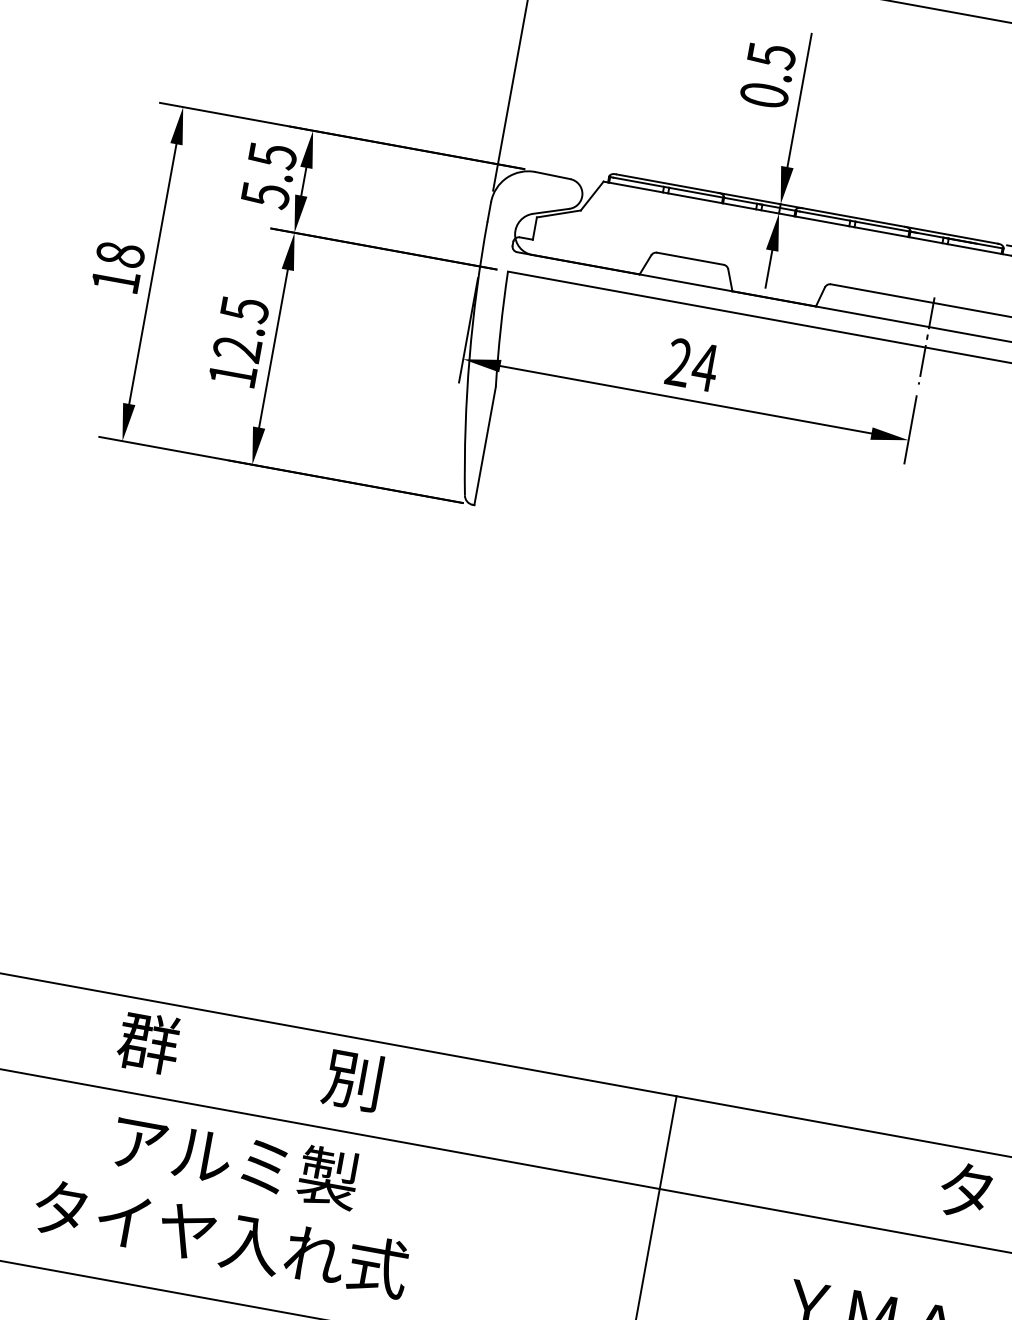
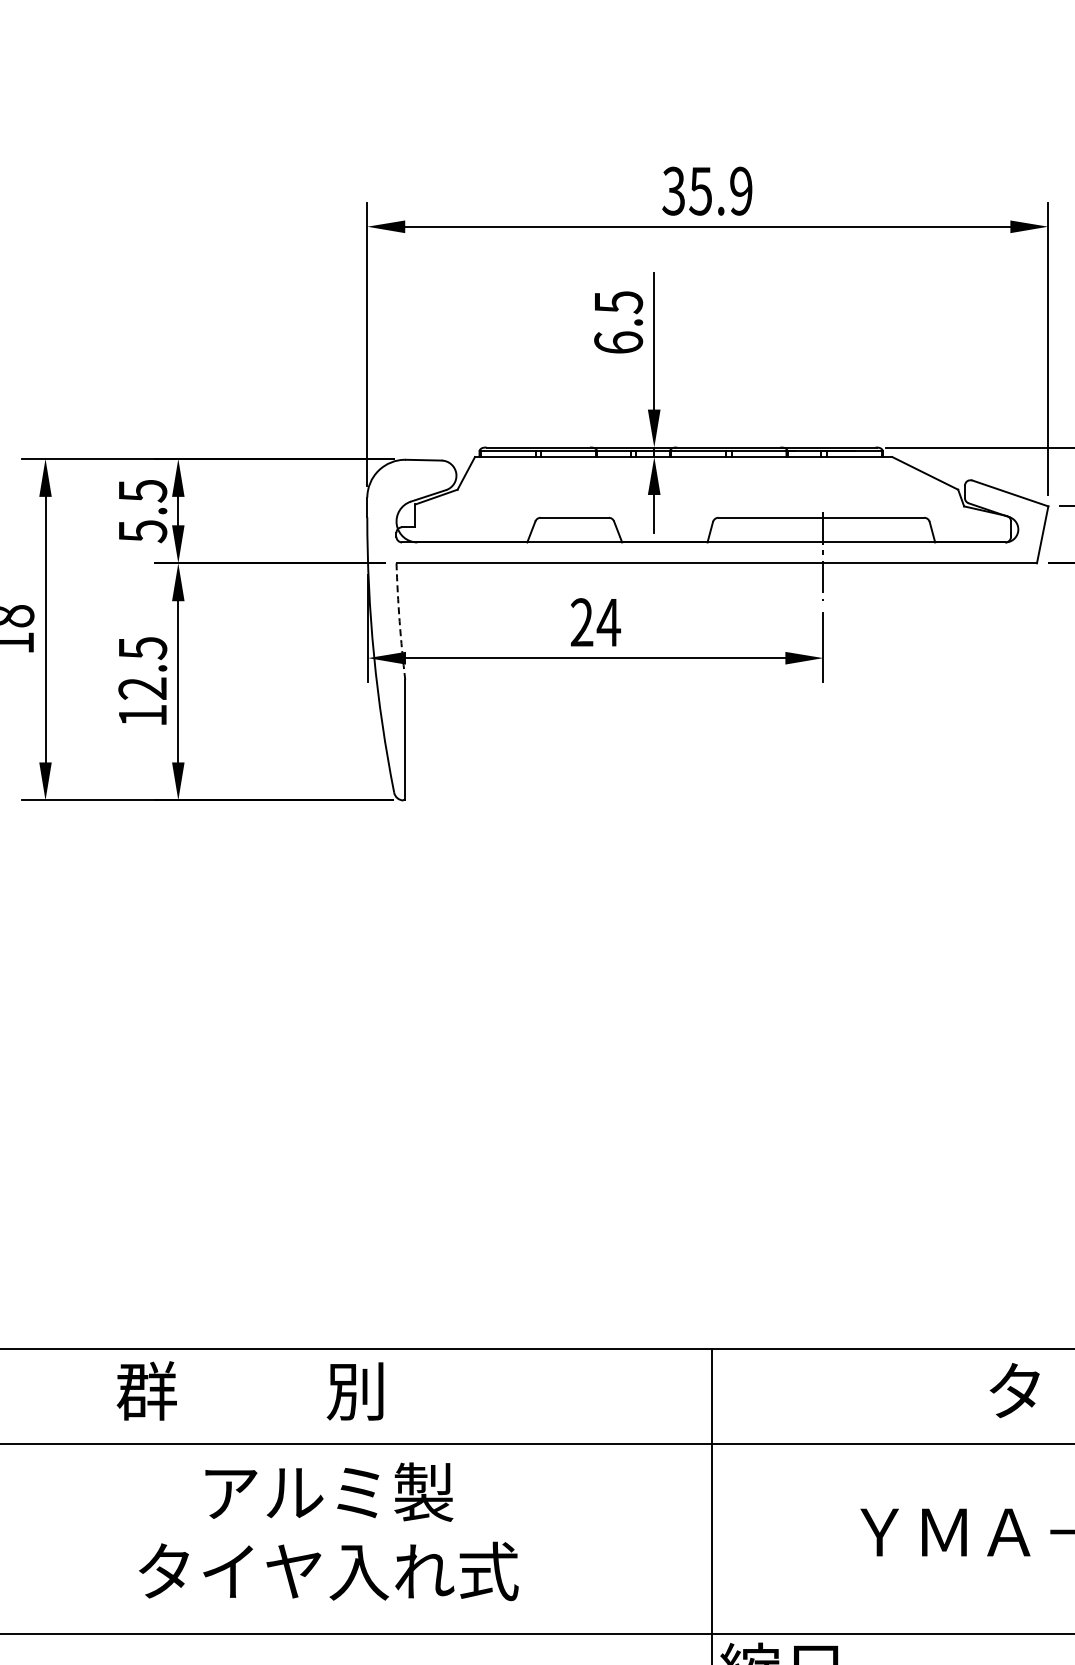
text: (764, 95) -> (618, 342), 0.5 -> 6.5
arc: (500, 329) -> (399, 621), solid -> dashed
text: (249, 1060) -> (249, 1390), moved
text: (228, 1199) -> (328, 1531), moved

